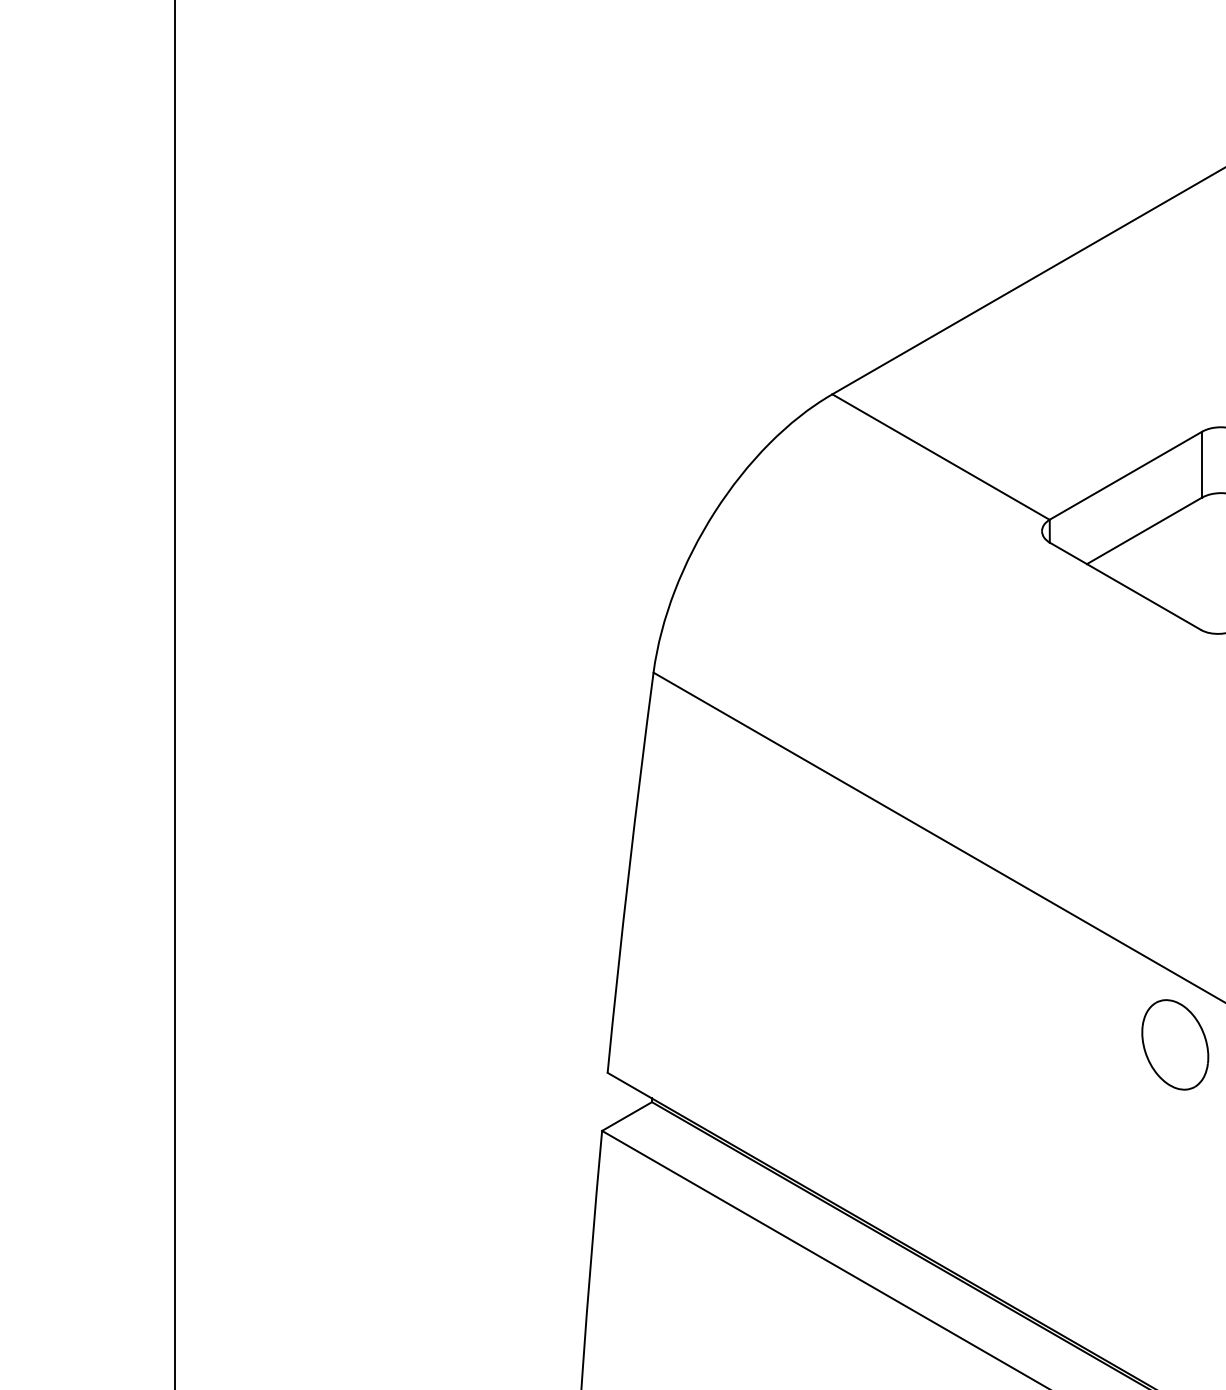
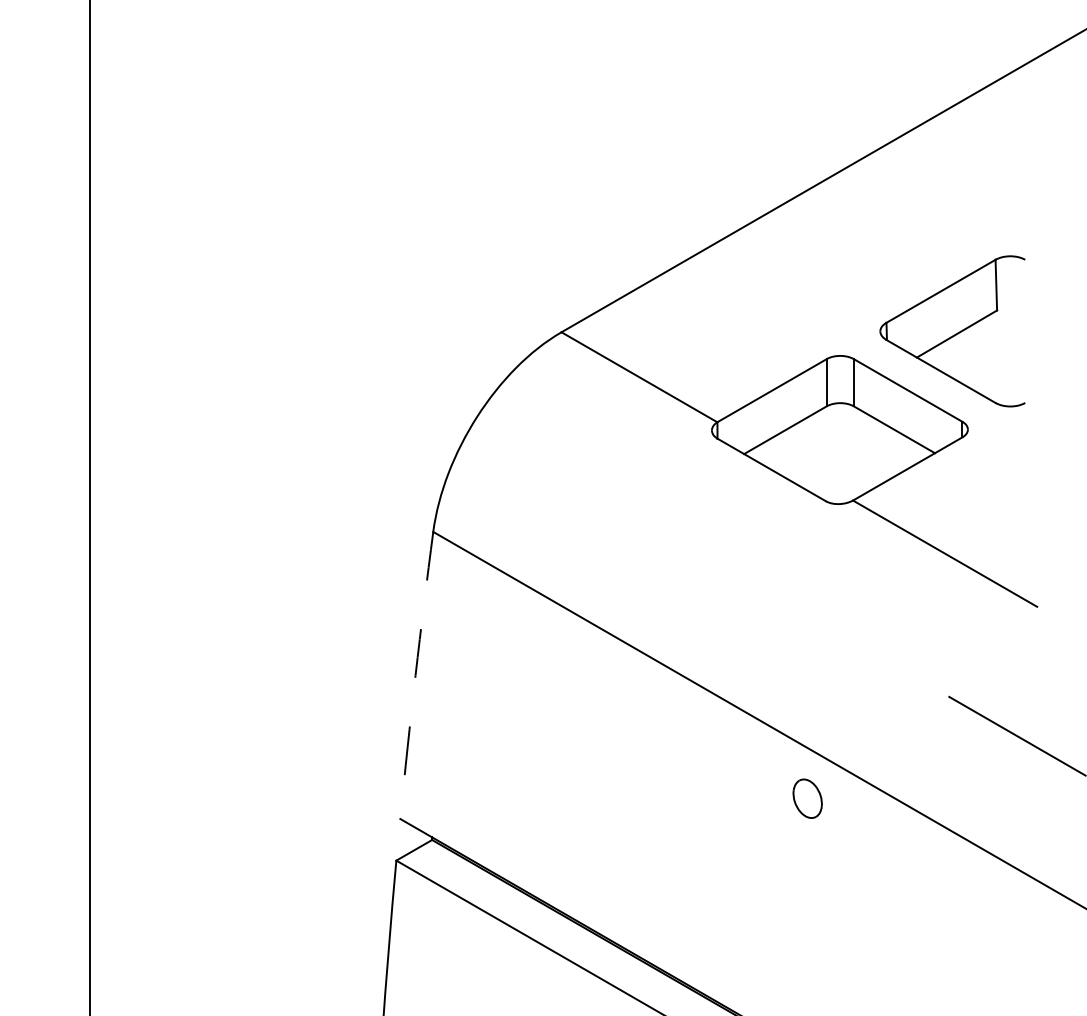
arc: (628, 872) -> (415, 675), solid -> dashed
part: (1175, 1044) -> (807, 798), size x0.6

